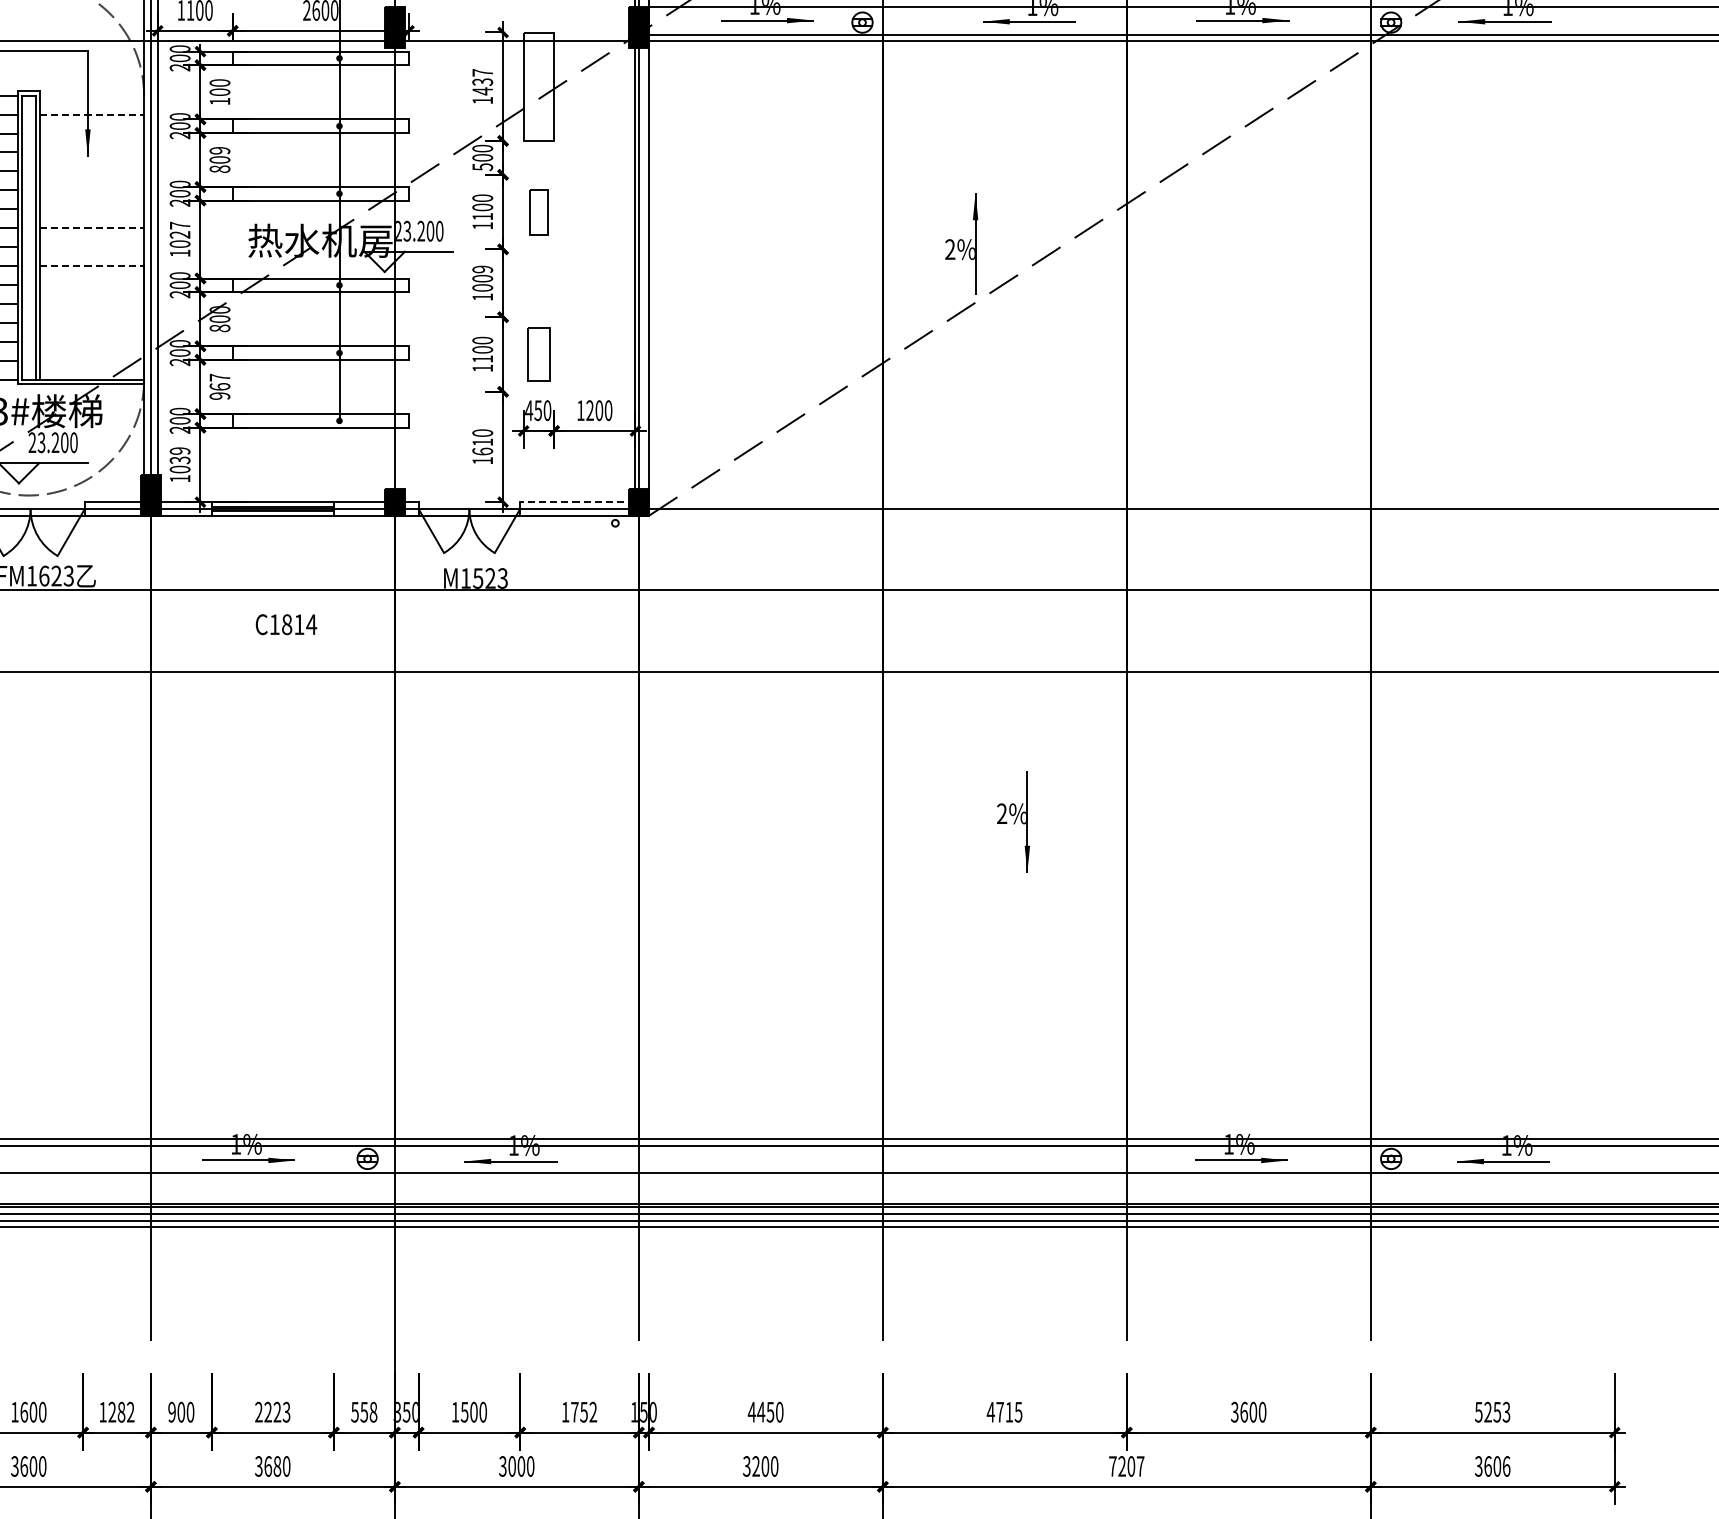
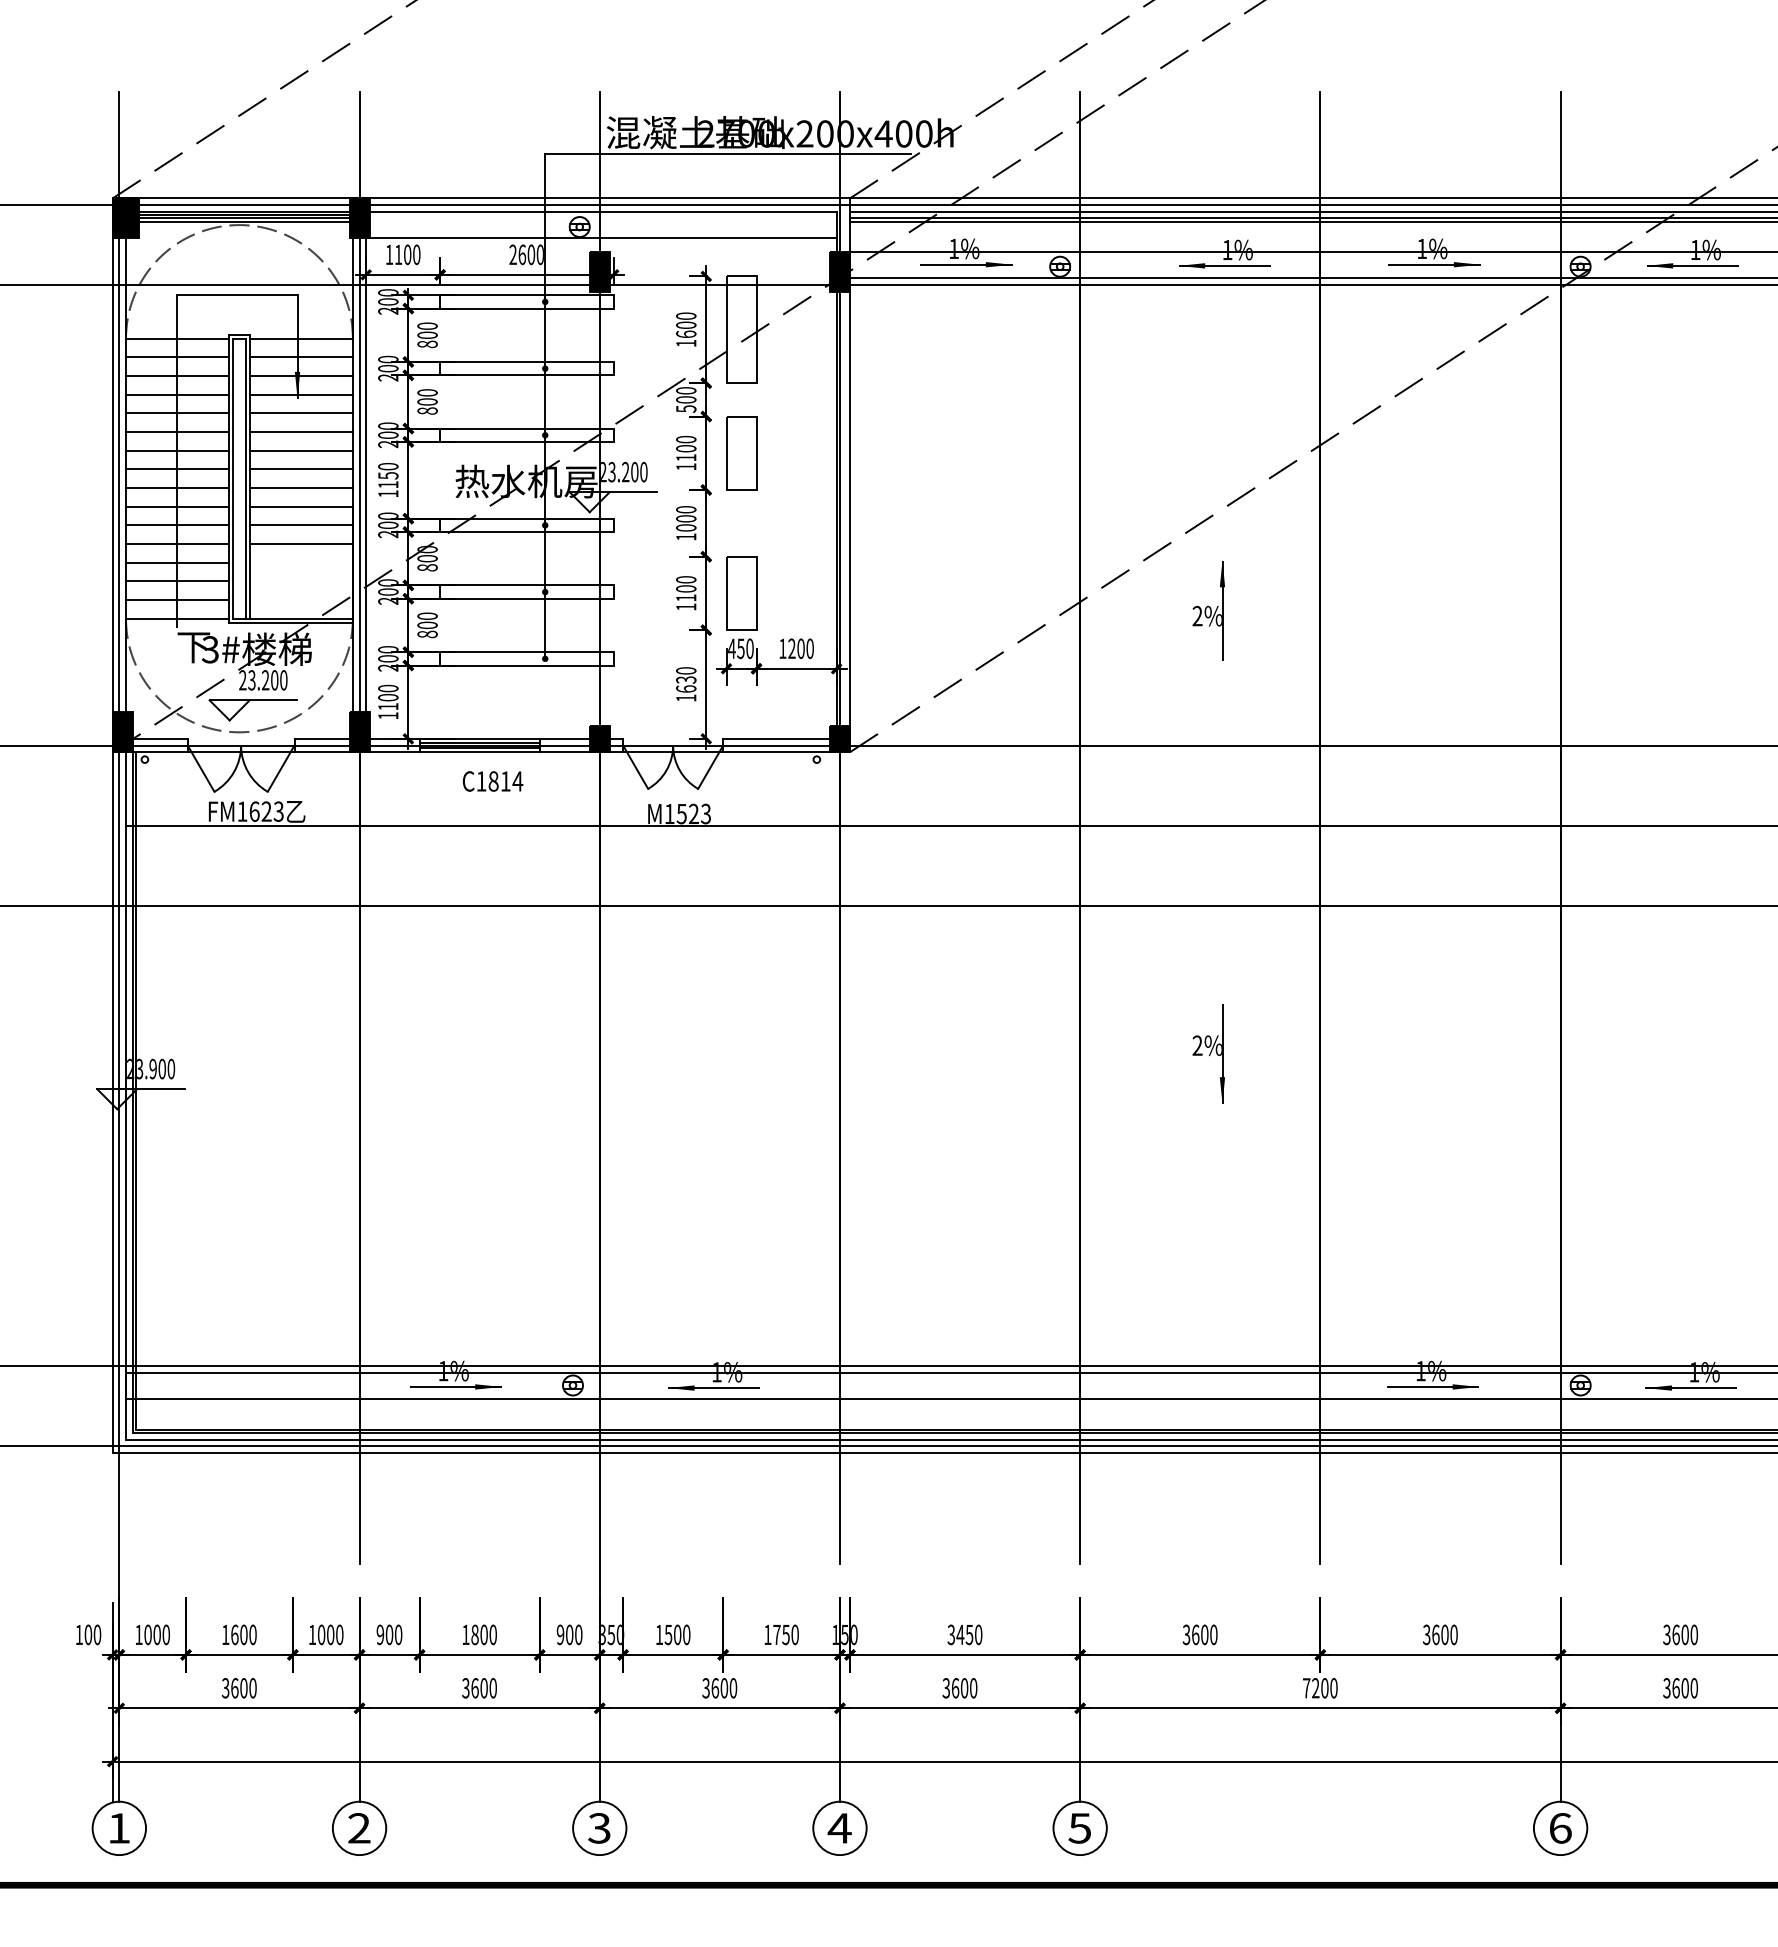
text: (482, 82) -> (686, 325), 1437 -> 1600
line: (91, 95) -> (301, 338), added
text: (219, 101) -> (427, 344), 100 -> 800
line: (92, 114) -> (302, 357), dashed -> solid
line: (91, 133) -> (301, 375), added
text: (219, 150) -> (427, 392), 809 -> 800
line: (91, 152) -> (301, 394), added
line: (91, 171) -> (301, 413), added
line: (91, 189) -> (301, 431), added
line: (91, 209) -> (301, 450), added
part: (538, 212) -> (741, 453), size x1.67
line: (92, 228) -> (302, 469), dashed -> solid
text: (180, 234) -> (388, 475), 1027 -> 1150
part: (961, 243) -> (1208, 610), moved
line: (91, 247) -> (301, 488), added
line: (92, 266) -> (302, 506), dashed -> solid
text: (482, 269) -> (686, 509), 1009 -> 1000
line: (91, 285) -> (301, 525), added
line: (91, 304) -> (301, 544), added
part: (538, 354) -> (741, 593), size x1.43
text: (219, 387) -> (427, 625), 967 -> 800
text: (482, 441) -> (686, 679), 1610 -> 1630
text: (180, 460) -> (388, 697), 1039 -> 1100
line: (577, 501) -> (779, 738), dashed -> solid
text: (286, 624) -> (493, 781), moved
text: (121, 1411) -> (330, 1634), 1282 -> 1000
text: (272, 1411) -> (479, 1634), 2223 -> 1800
text: (364, 1411) -> (569, 1634), 558 -> 900
text: (592, 1411) -> (794, 1634), 1752 -> 1750
text: (752, 1411) -> (951, 1634), 4450 -> 3450
text: (1004, 1411) -> (1199, 1634), 4715 -> 3600
text: (1492, 1411) -> (1680, 1634), 5253 -> 3600
text: (276, 1466) -> (483, 1688), 3680 -> 3600
text: (512, 1466) -> (715, 1688), 3000 -> 3600
text: (756, 1466) -> (955, 1688), 3200 -> 3600
text: (1140, 1466) -> (1333, 1688), 7207 -> 7200
text: (1506, 1466) -> (1694, 1688), 3606 -> 3600

